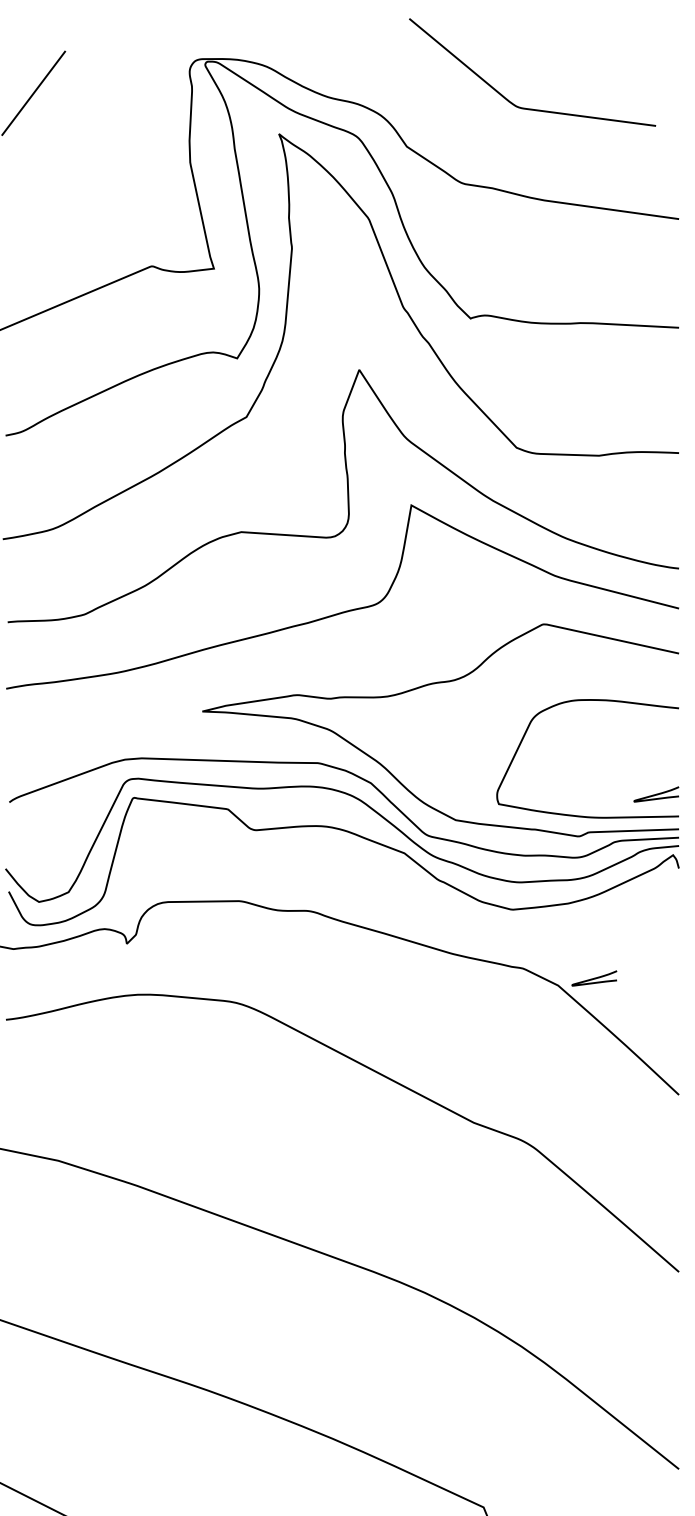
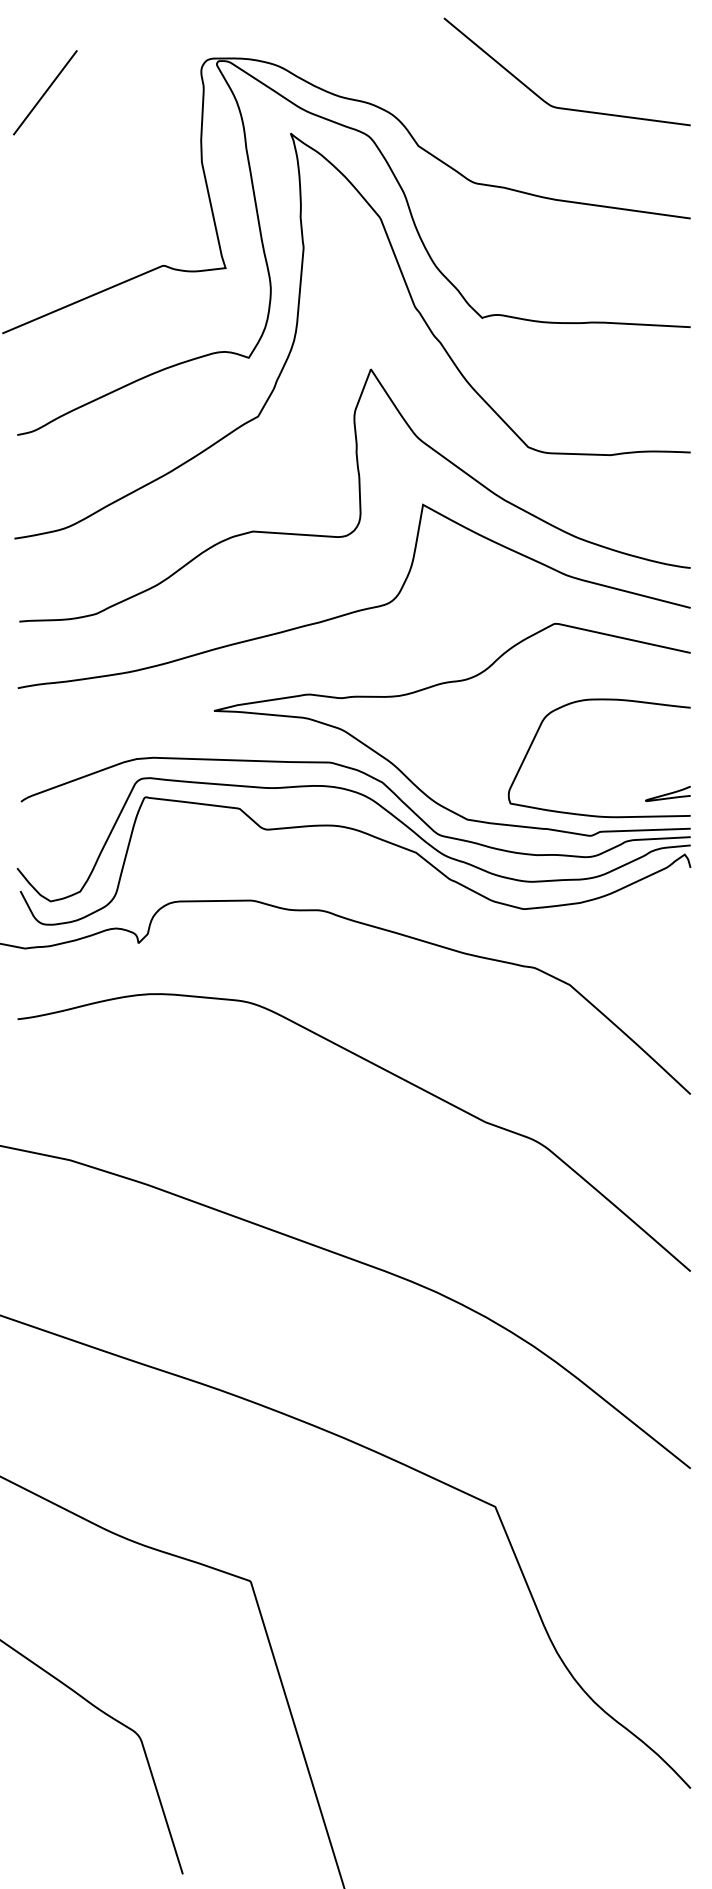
curve: (510, 101) -> (545, 100), moved
curve: (593, 978) -> (605, 977), removed

